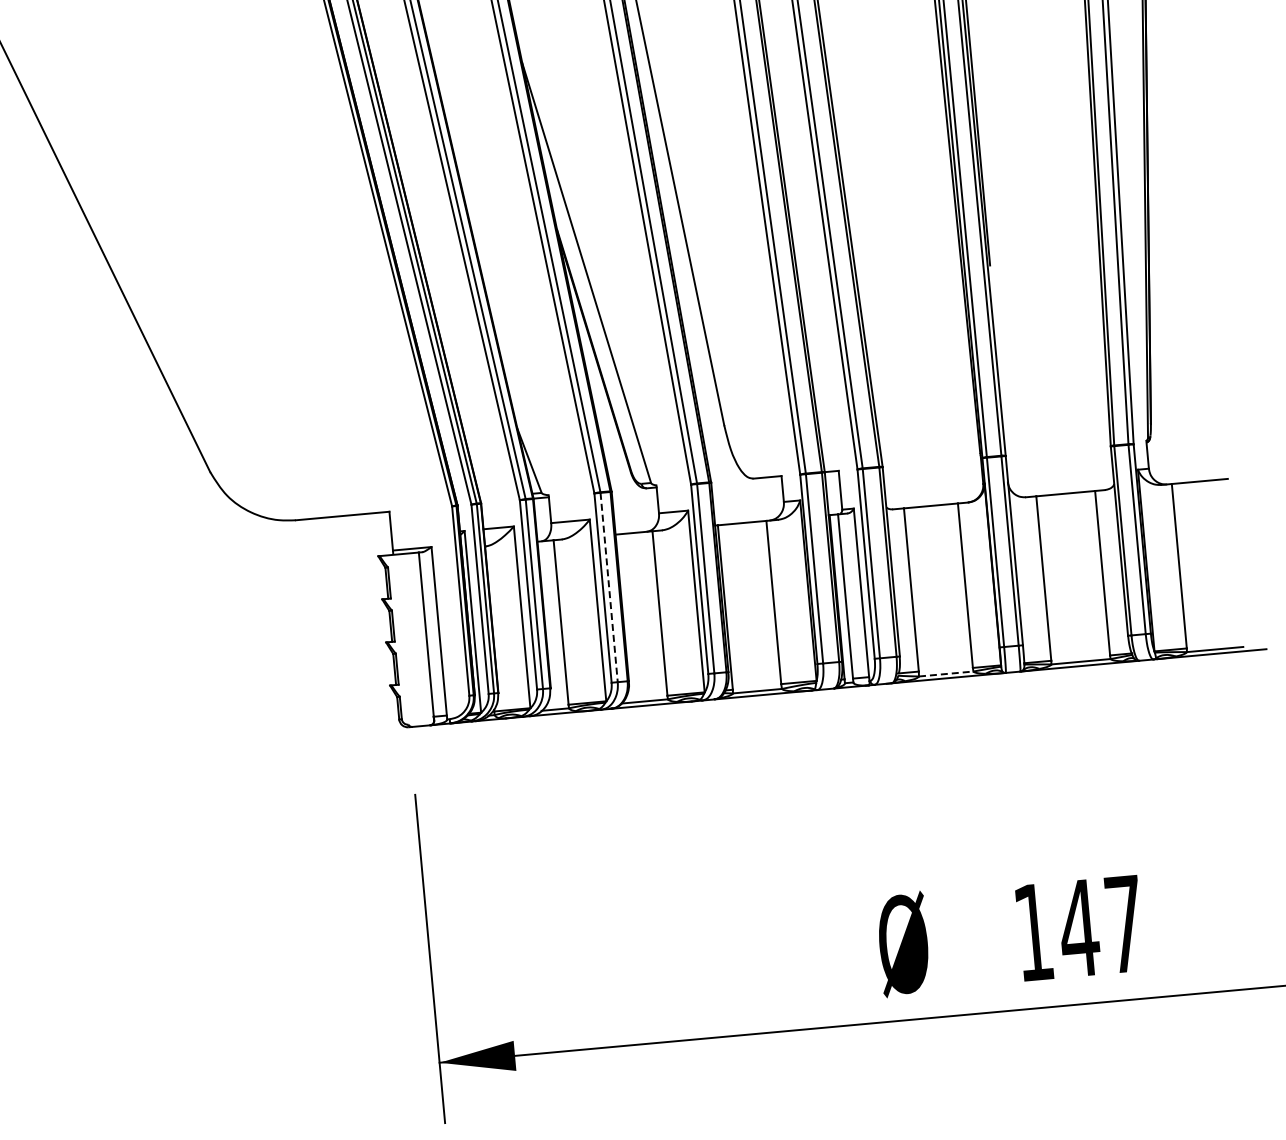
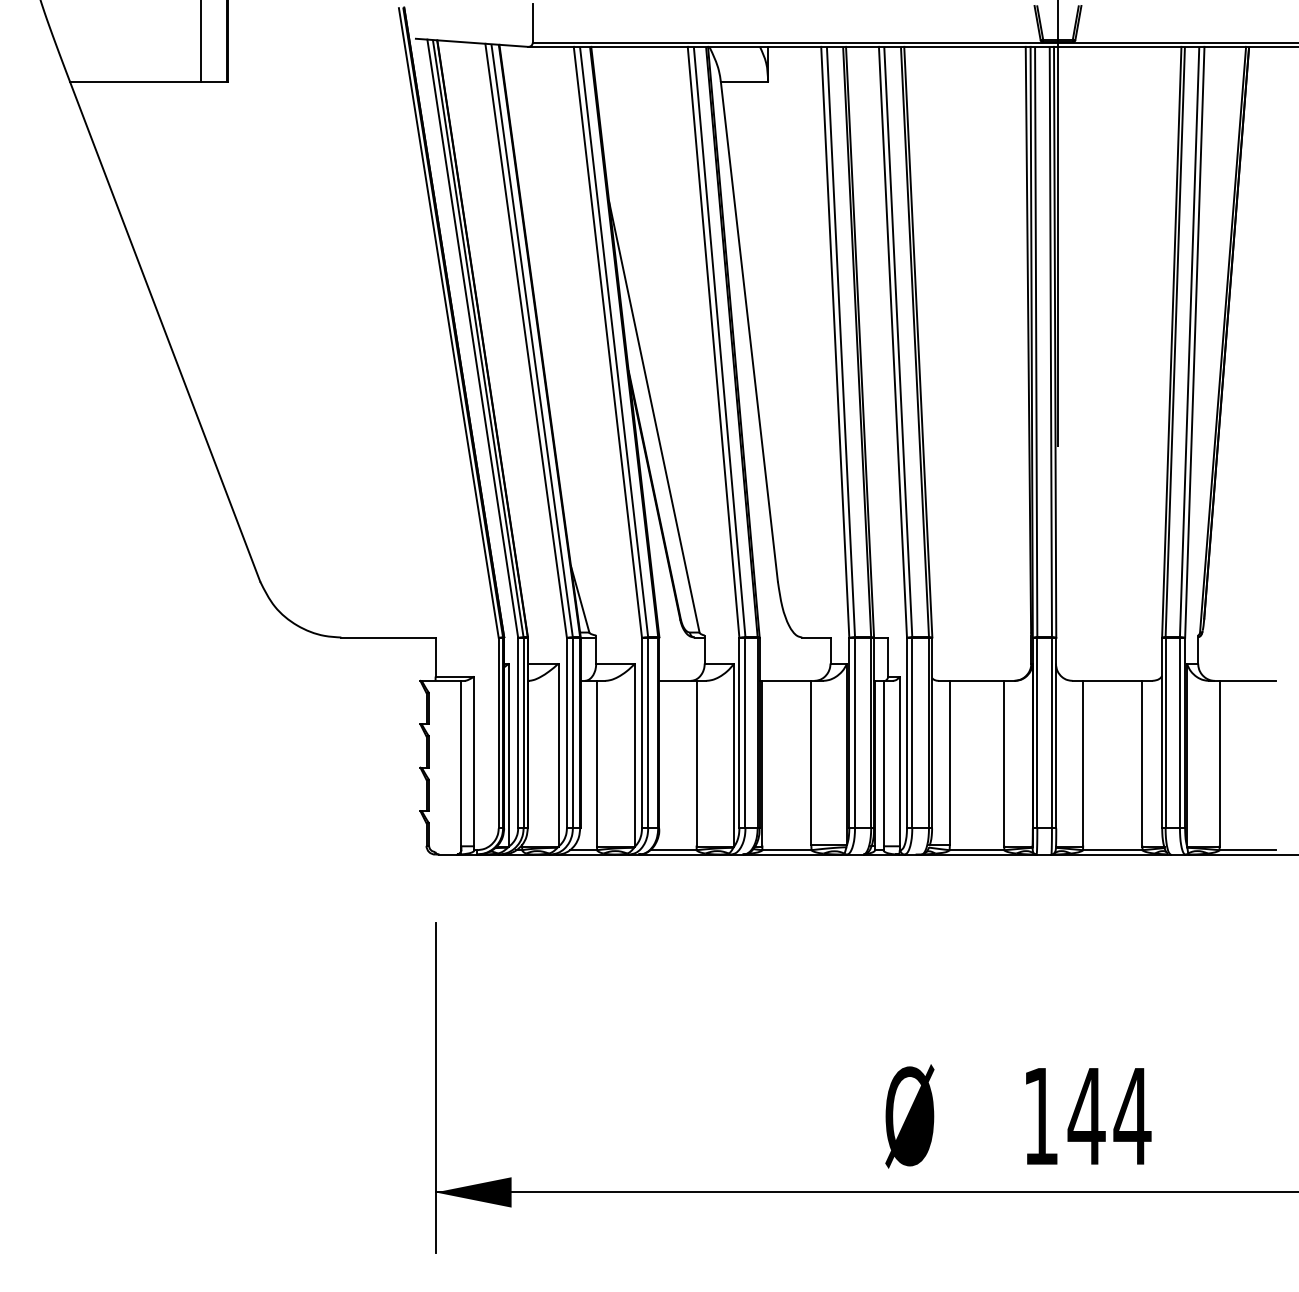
line: (609, 587) -> (648, 733), dashed -> solid
line: (946, 674) -> (977, 850), dashed -> solid
text: (1124, 924) -> (1132, 1116), 147 -> 144

